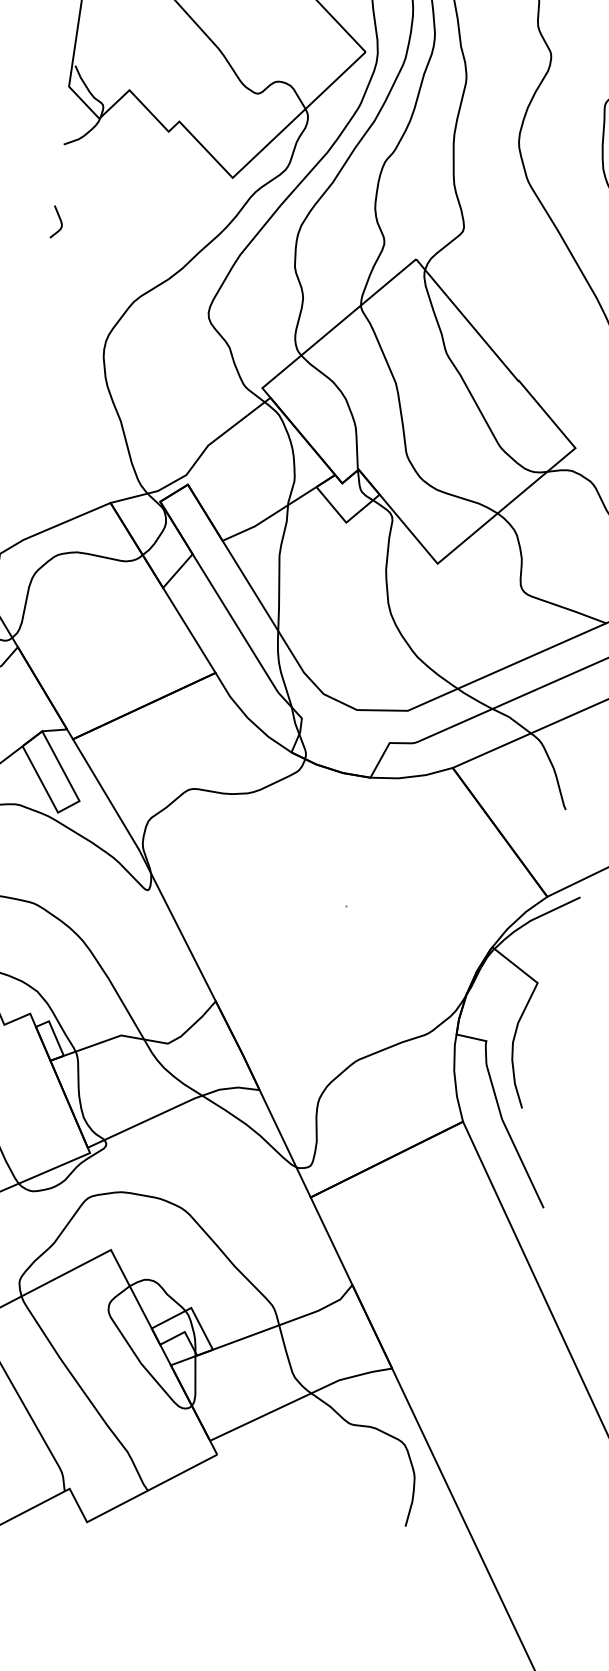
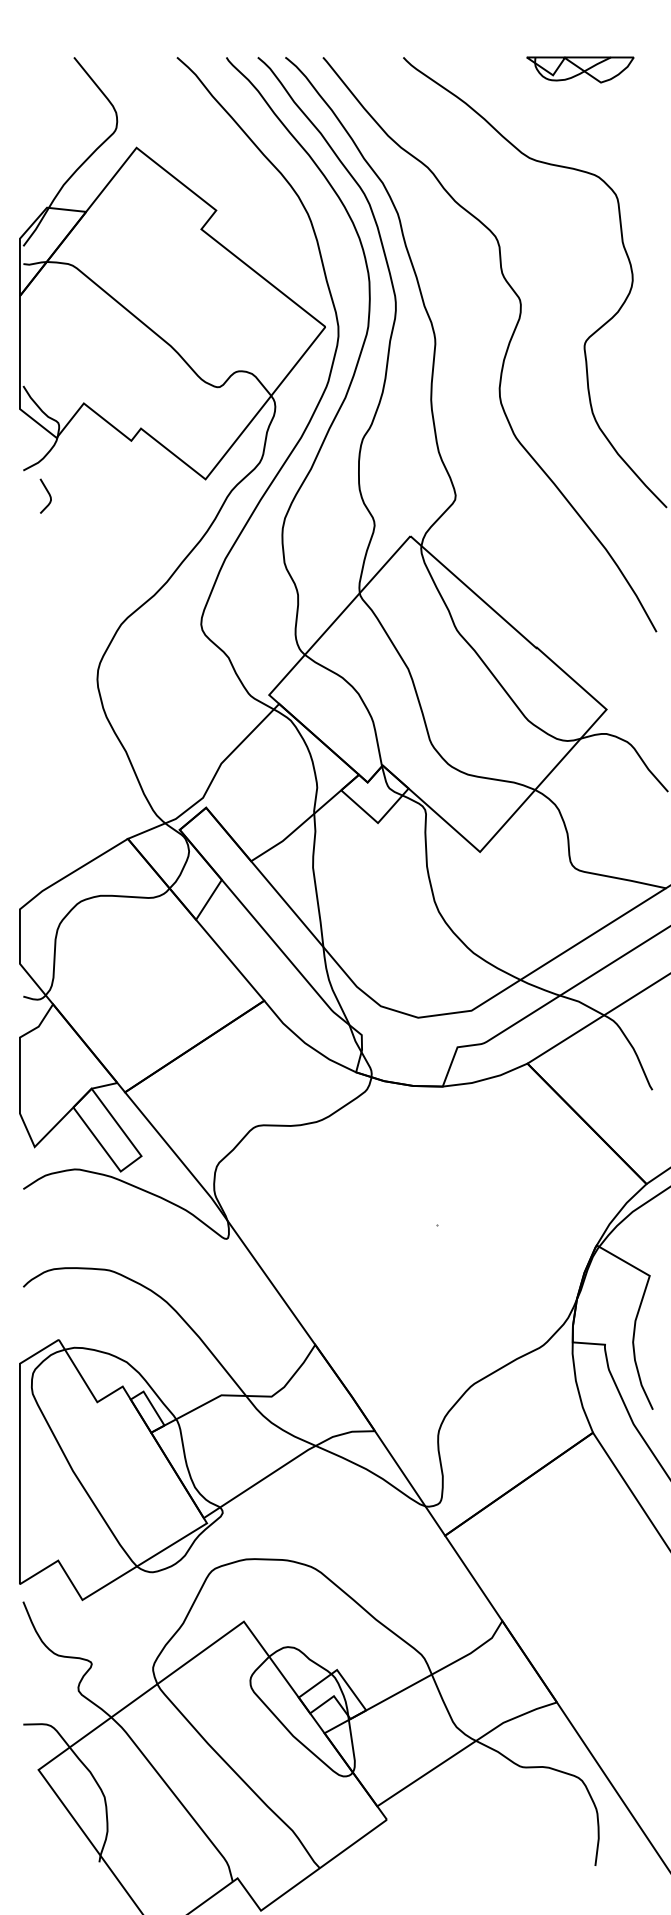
curve: (59, 220) -> (47, 493), moved

